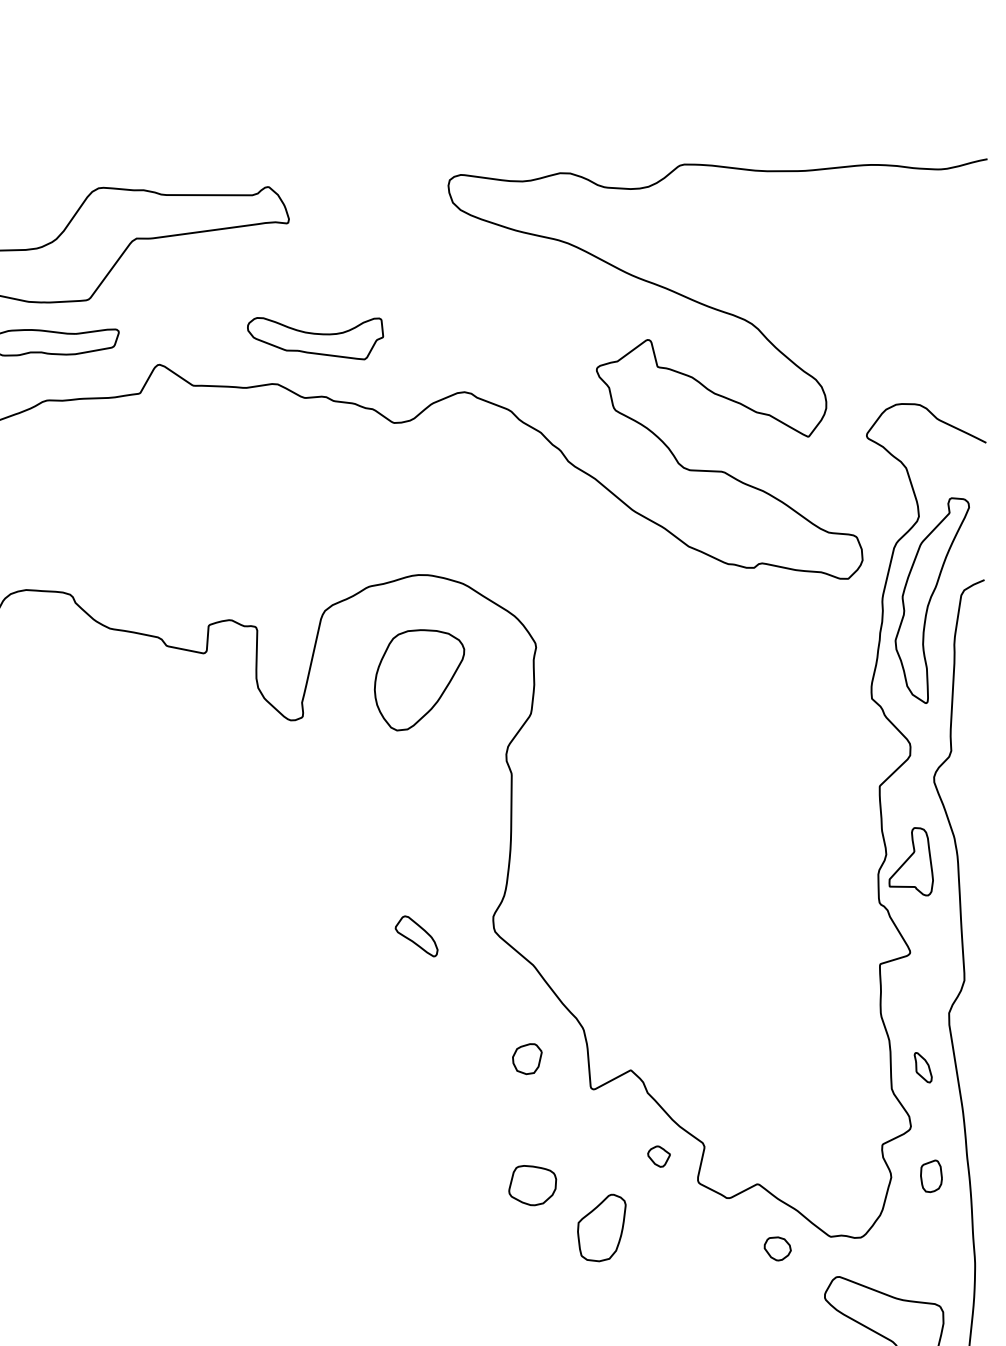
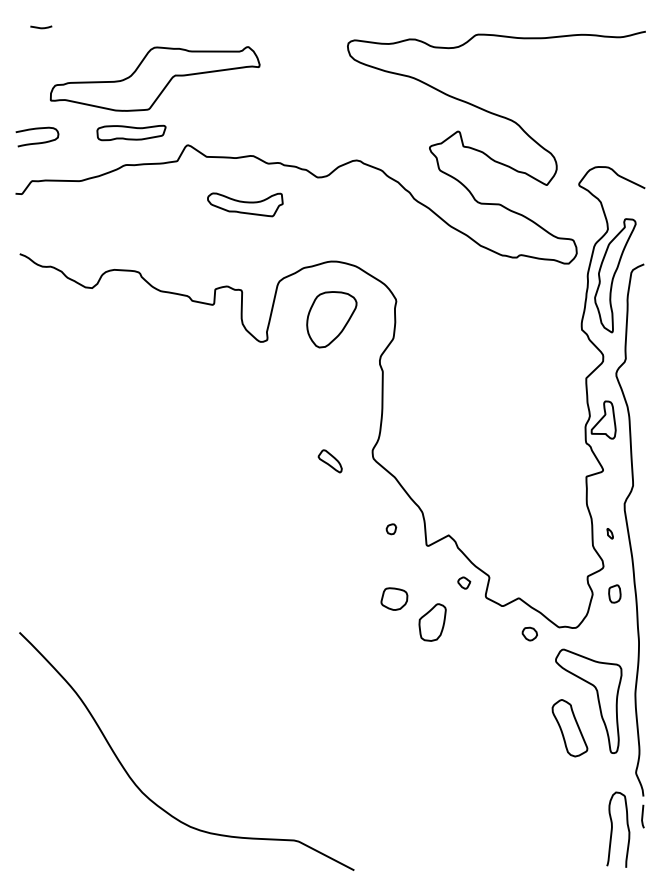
part: (315, 337) -> (245, 204), moved
part: (527, 1059) -> (391, 529), size x0.6
part: (921, 1066) -> (609, 533), size x0.6

